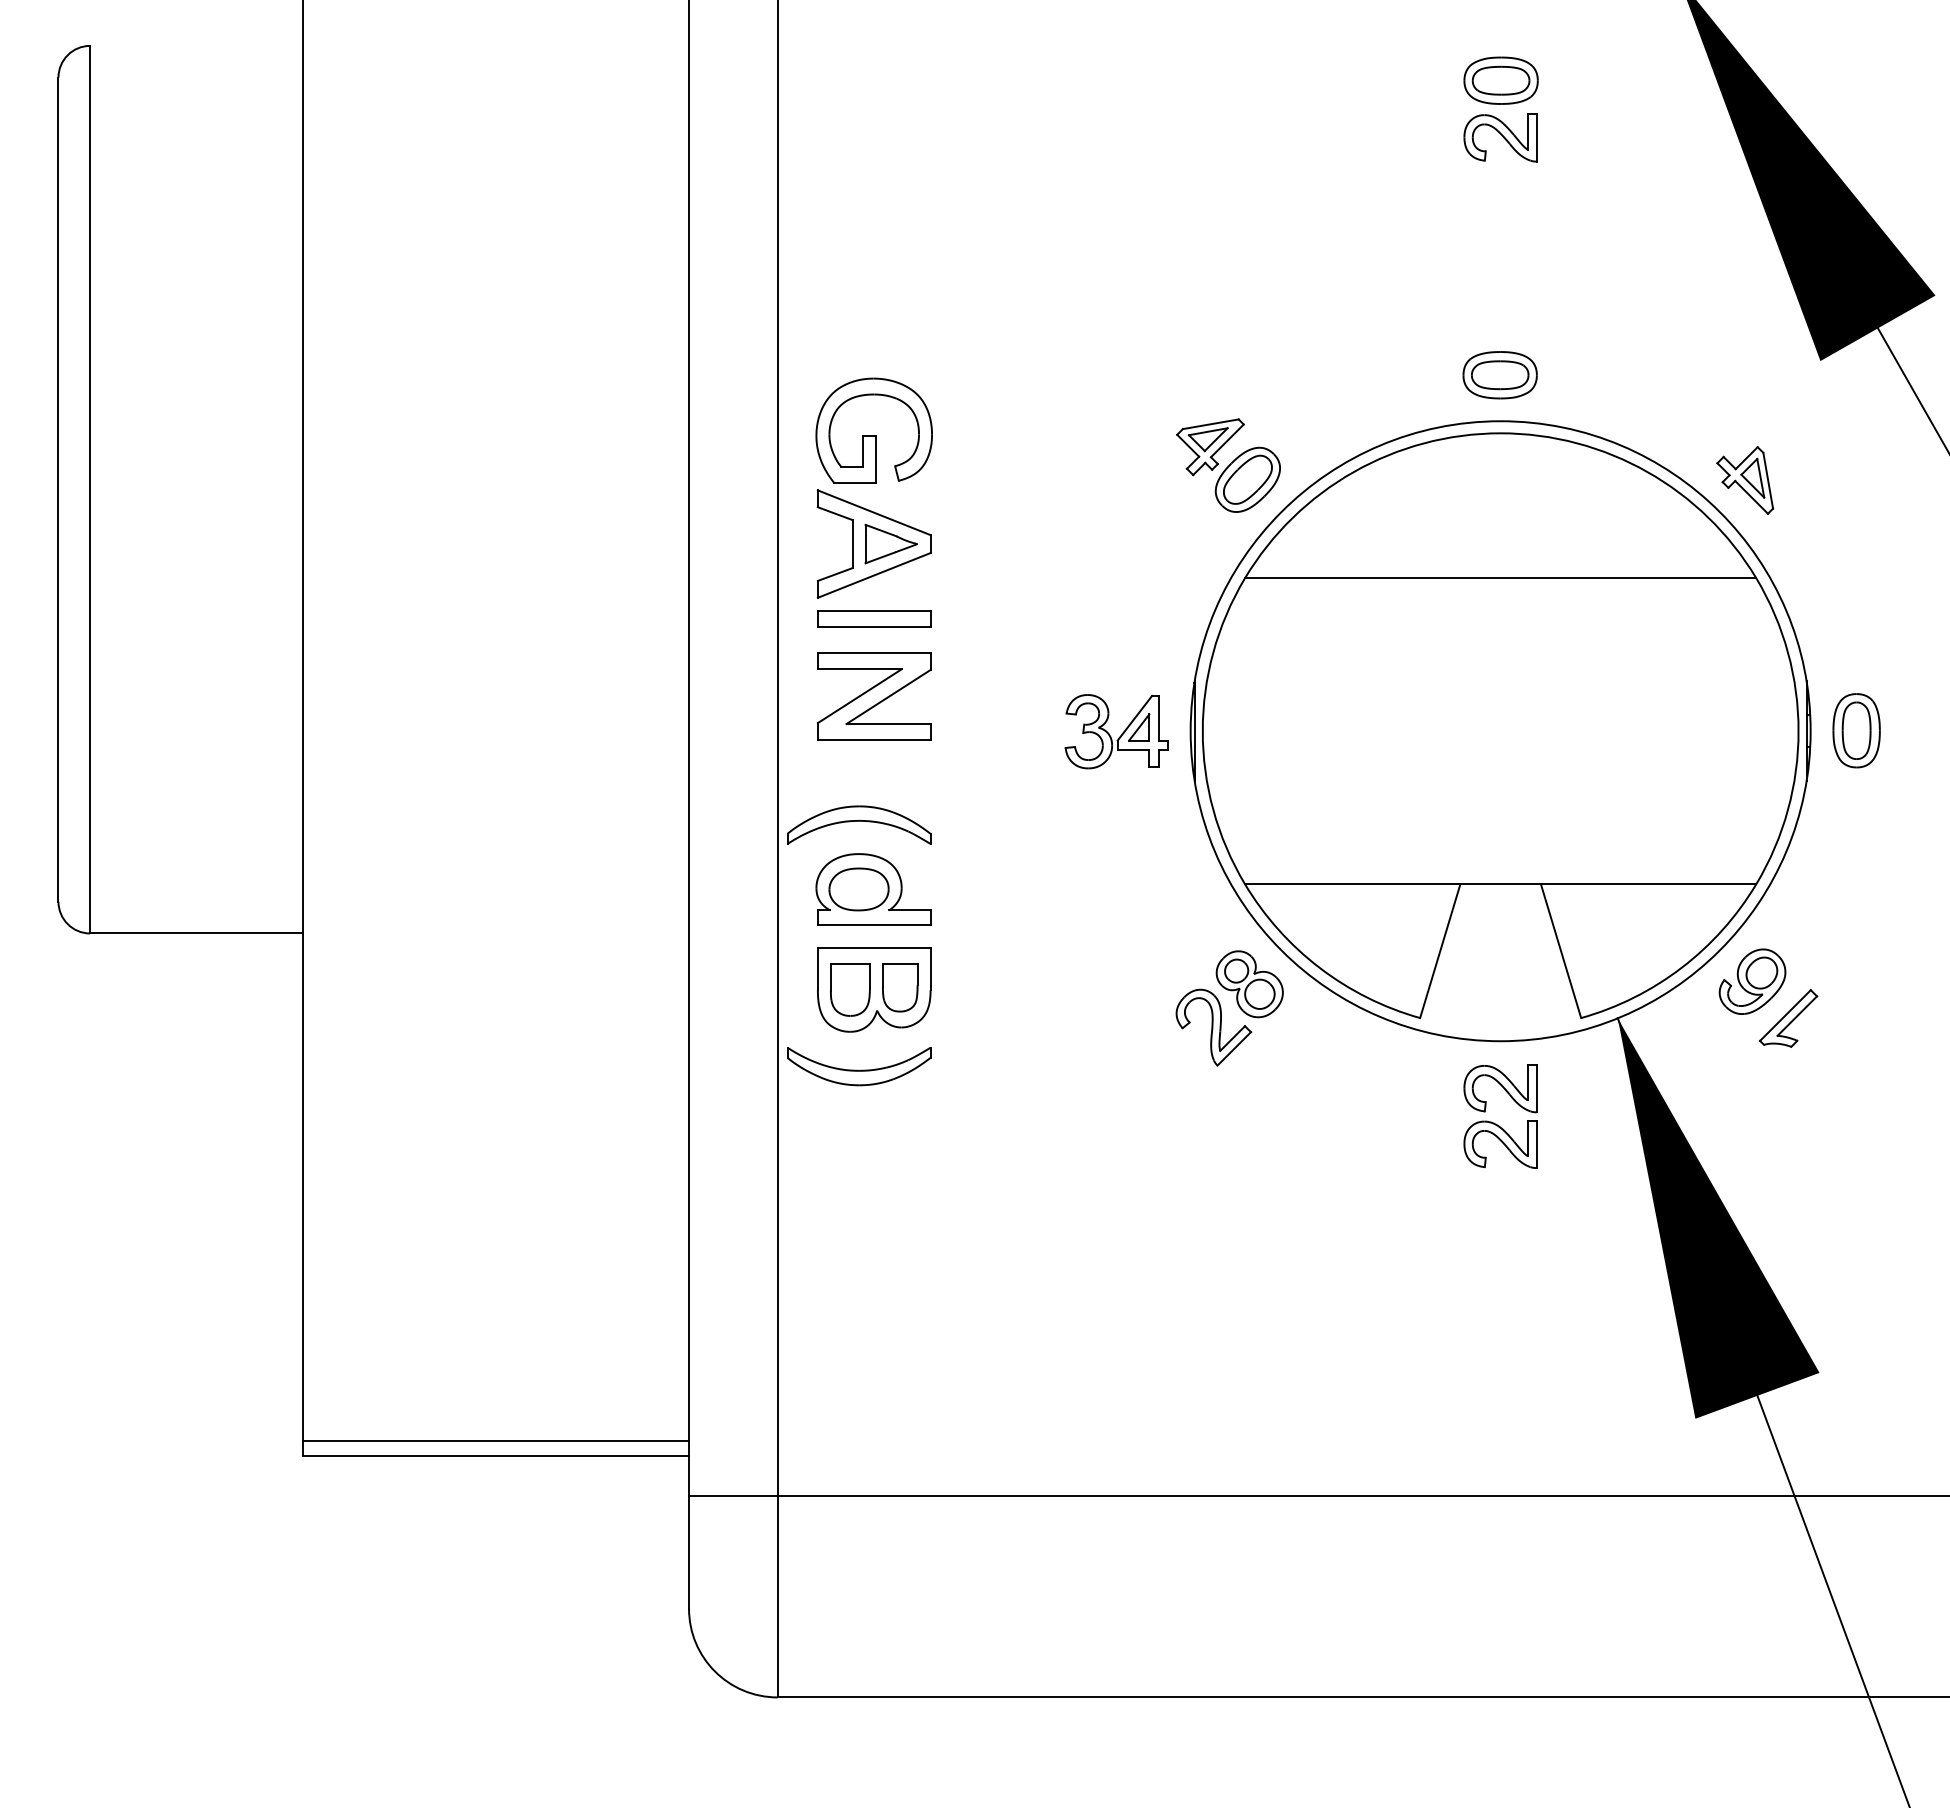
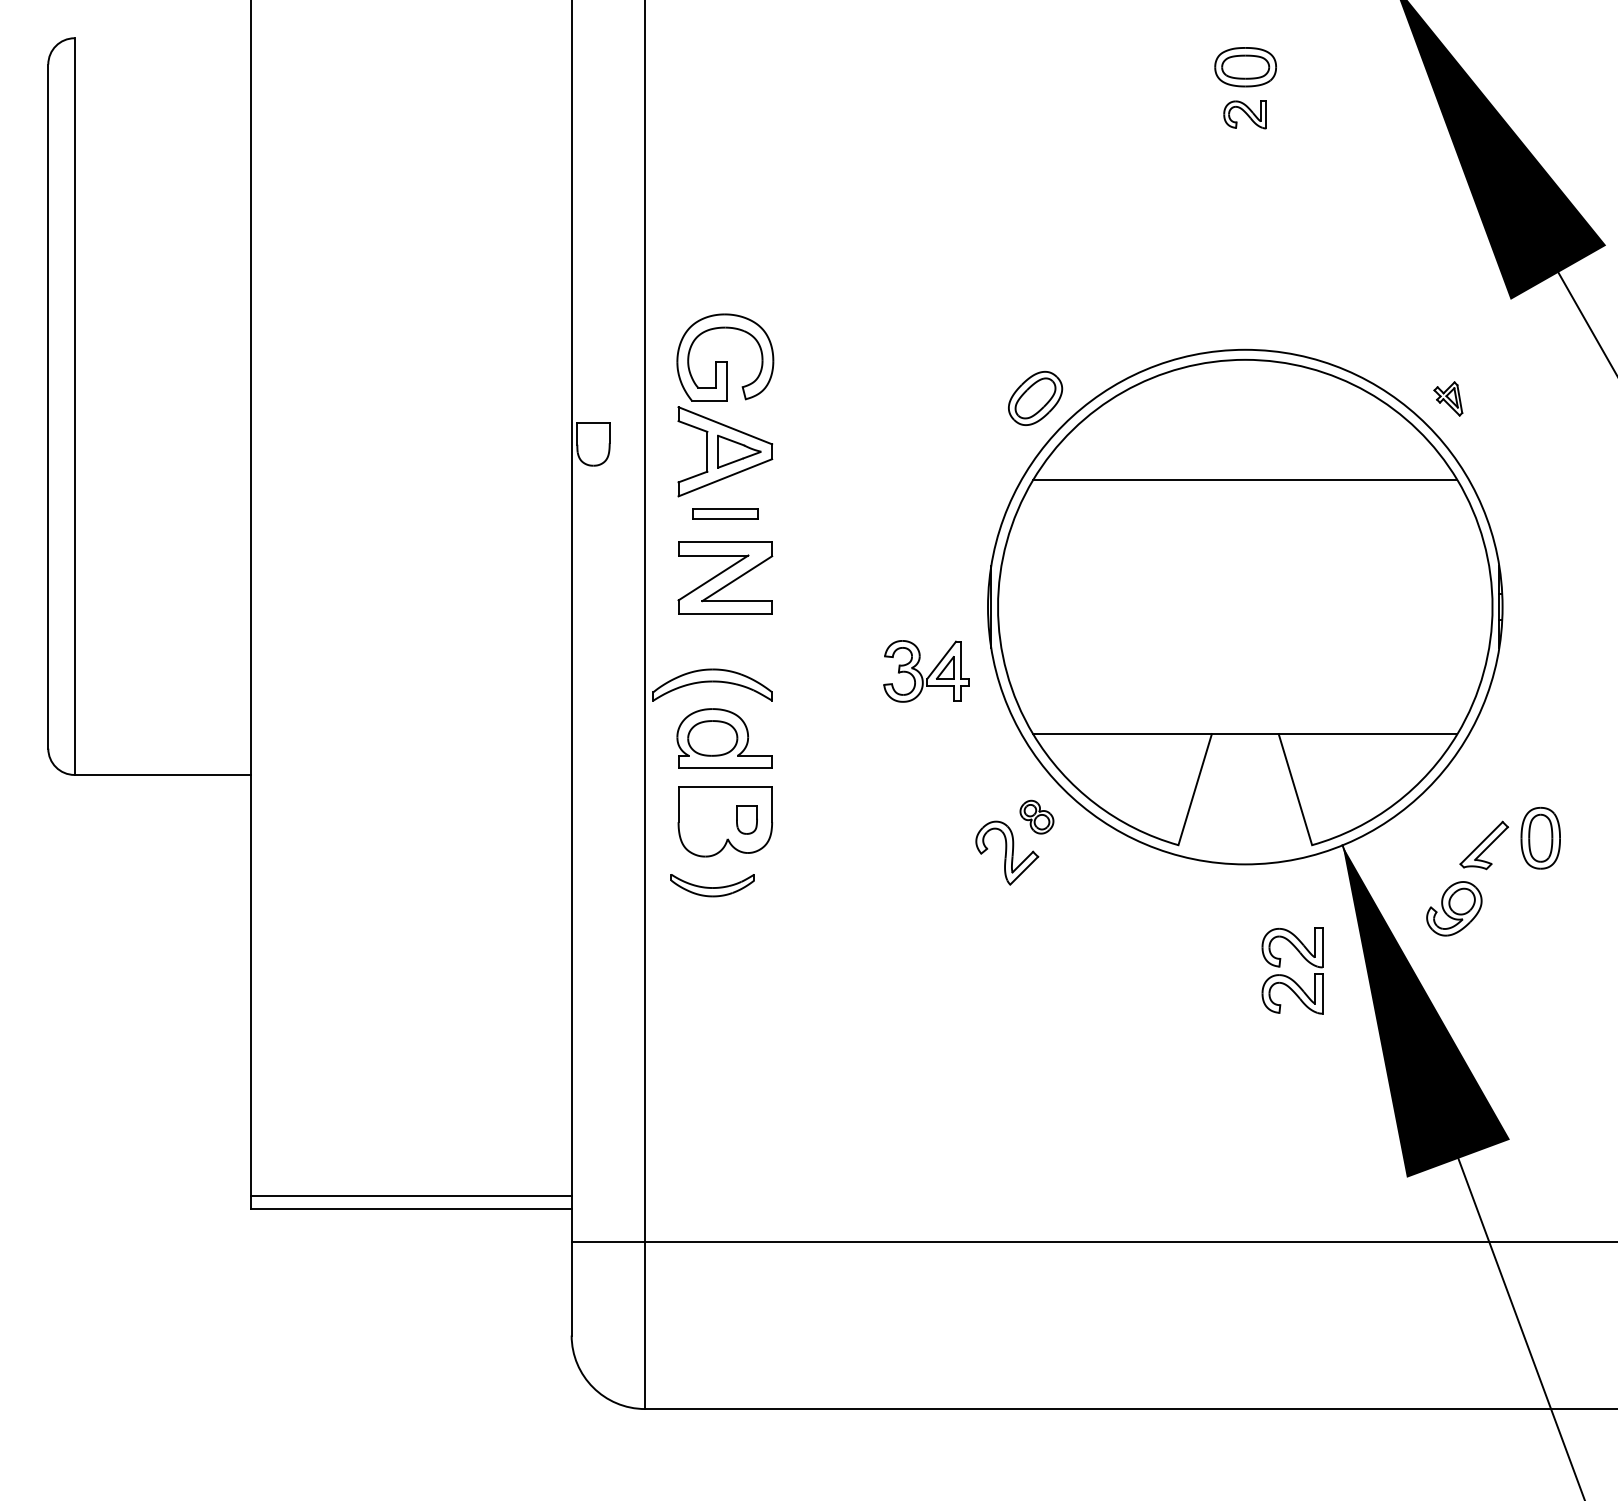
part: (1500, 137) -> (1245, 114), size x0.7
part: (1499, 375) -> (1244, 311), removed
part: (1210, 447) -> (1004, 371), removed
part: (1745, 480) -> (1448, 398), size x0.6
part: (874, 618) -> (725, 513), size x0.7
part: (1856, 730) -> (1540, 838), moved
part: (1116, 731) -> (926, 671), moved
part: (1752, 981) -> (1454, 908), moved
part: (1249, 984) -> (1036, 817), size x0.6
part: (900, 987) -> (747, 819), size x0.7
part: (850, 989) -> (593, 443), moved
part: (859, 1066) -> (713, 885), size x0.7
part: (1496, 1123) -> (1289, 976), moved

